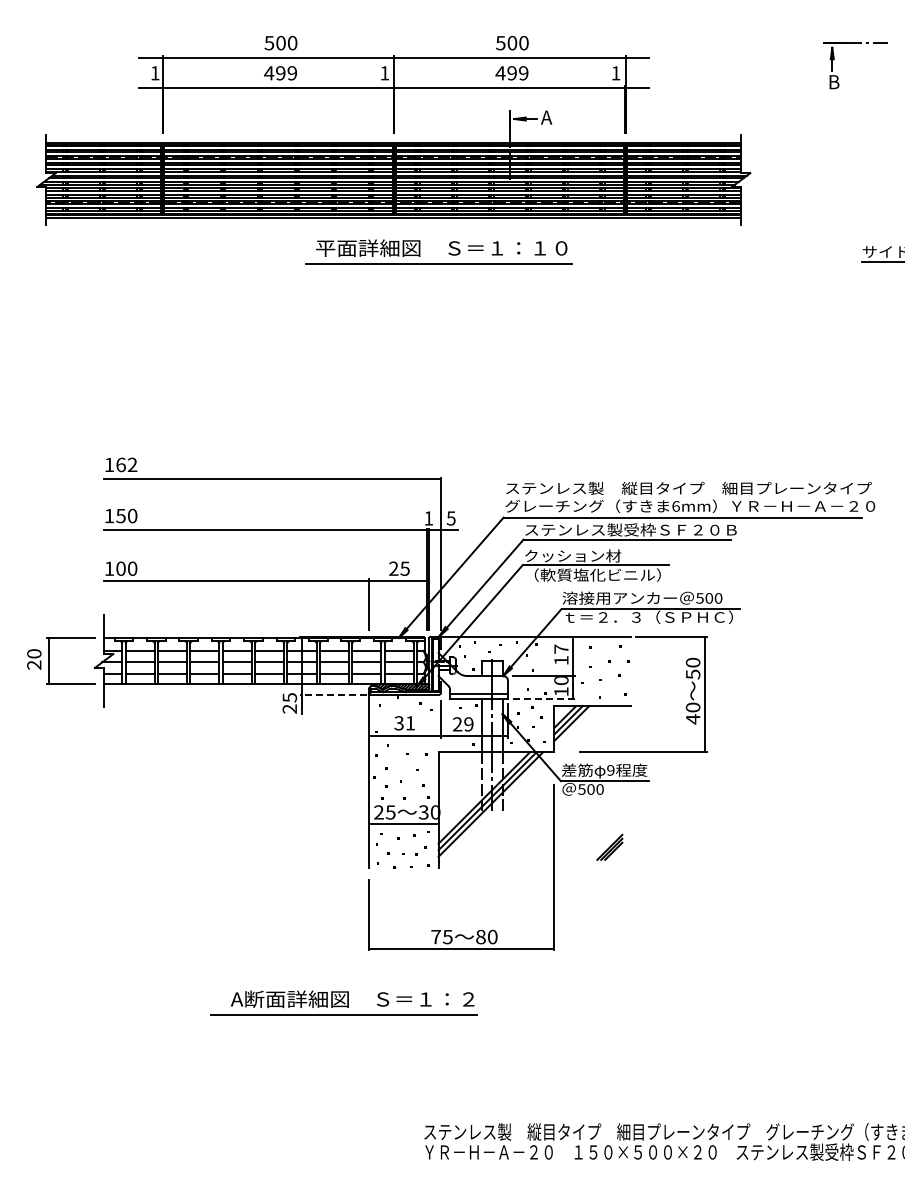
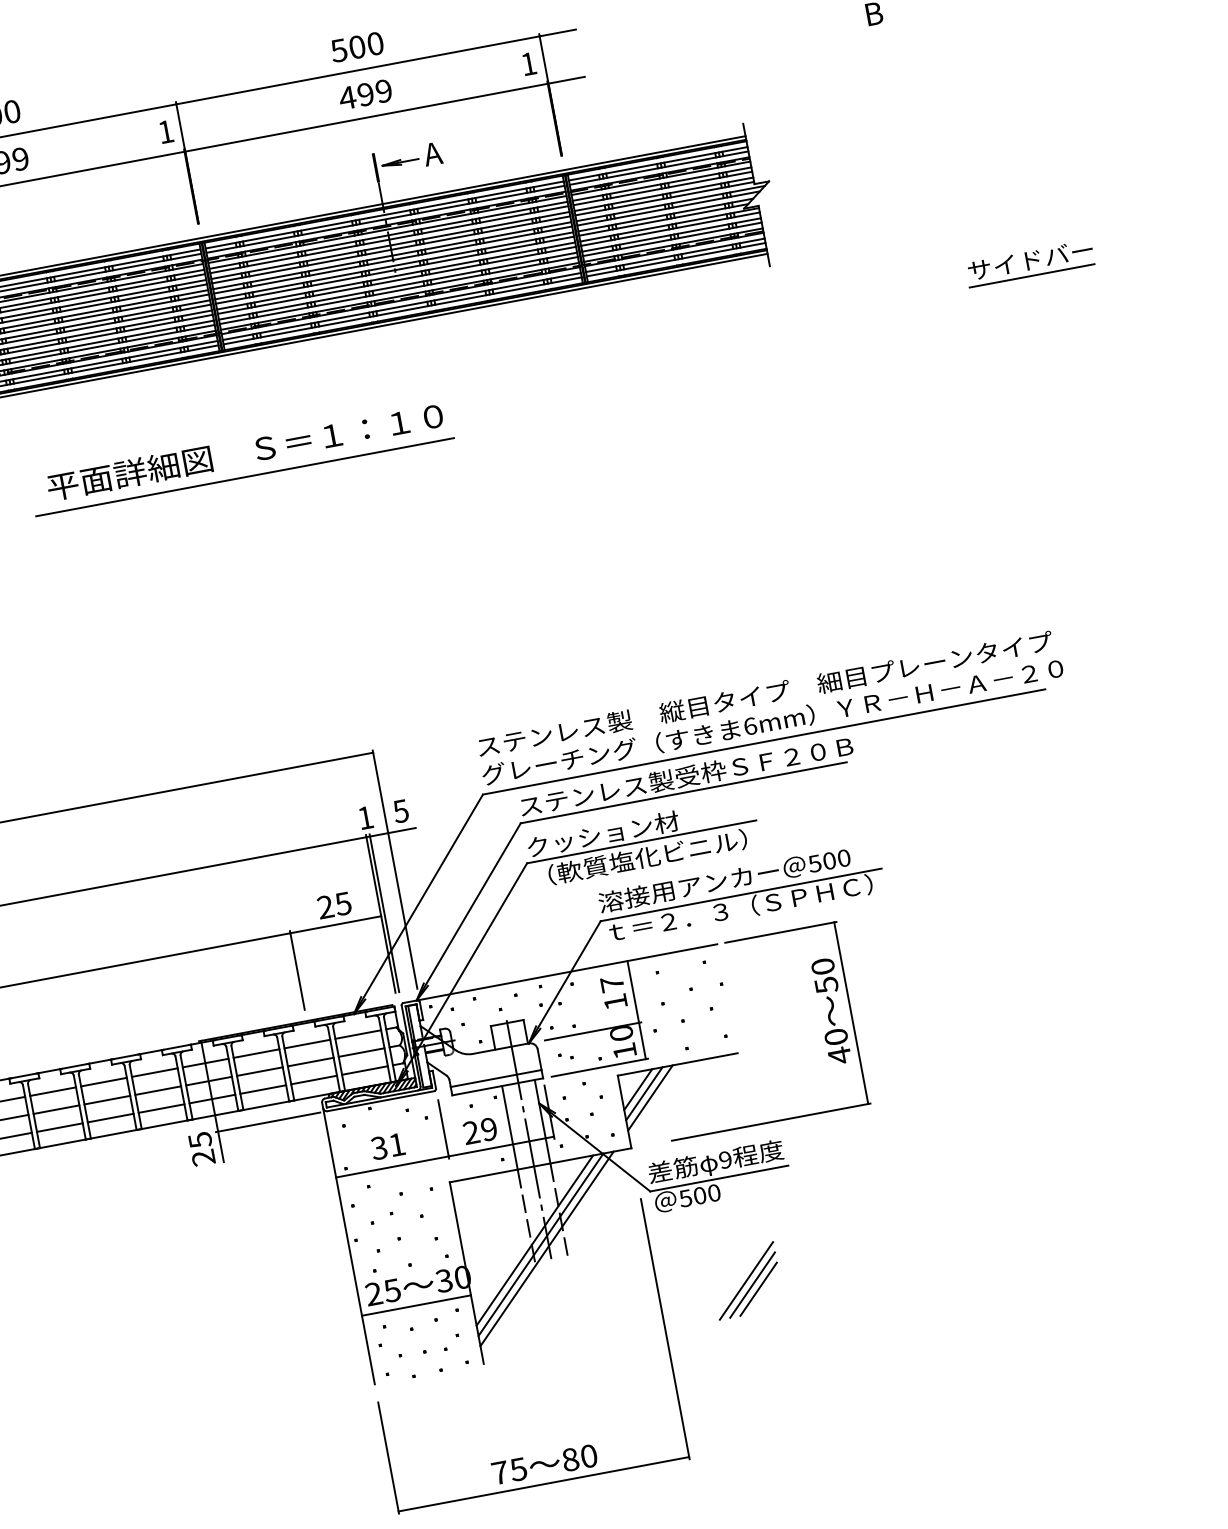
part: (448, 253) -> (257, 458), moved
line: (333, 694) -> (267, 1122), dashed -> solid
line: (544, 699) -> (600, 1068), dashed -> solid
part: (609, 847) -> (746, 1281), size x1.67

